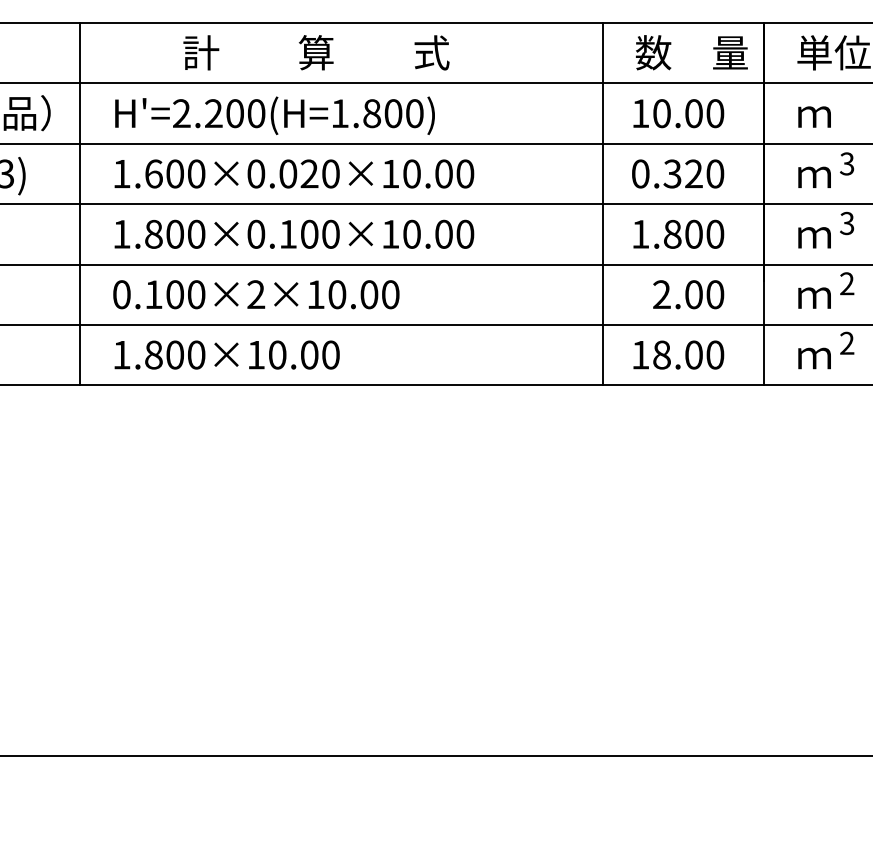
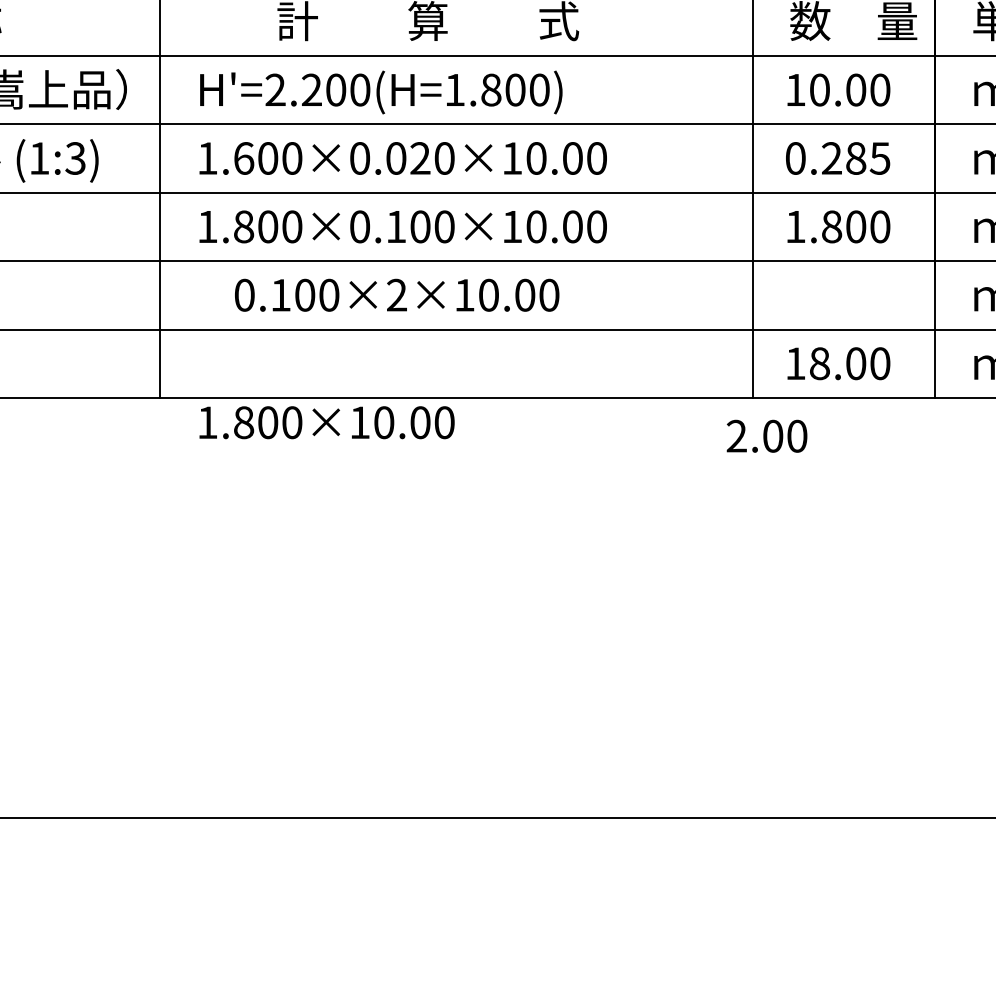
text: (693, 174) -> (855, 158), 0.320 -> 0.285
text: (256, 294) -> (397, 294), moved
text: (688, 294) -> (766, 435), moved
text: (226, 354) -> (326, 422), moved

